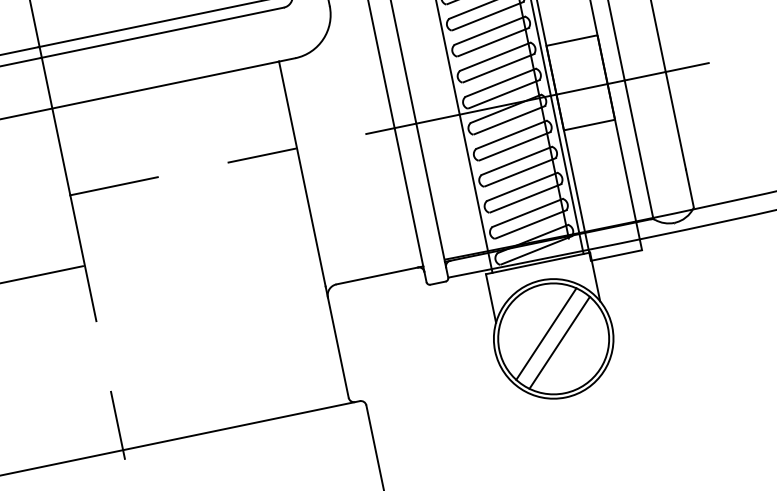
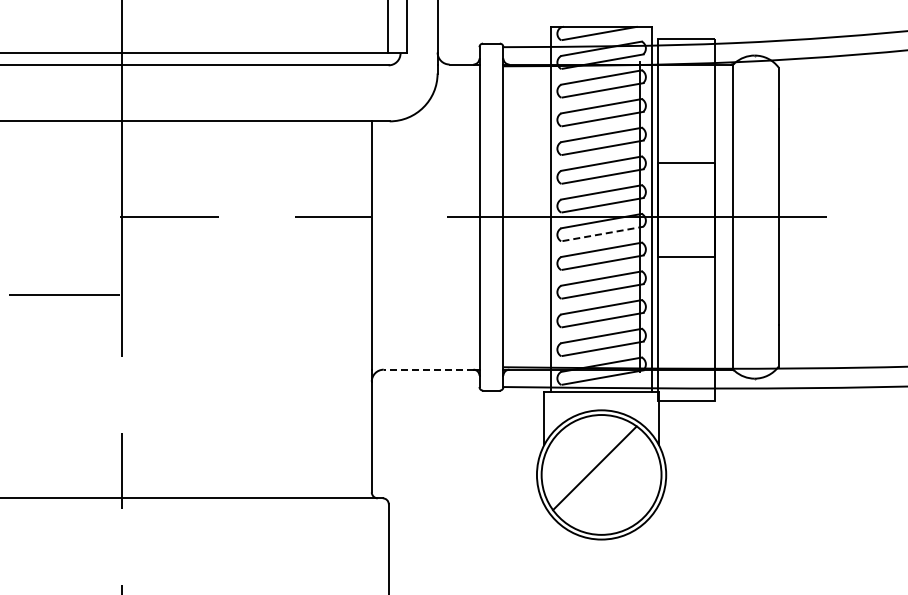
line: (510, 119) -> (603, 233), solid -> dashed
line: (377, 275) -> (428, 369), solid -> dashed
line: (560, 342) -> (607, 480), removed

